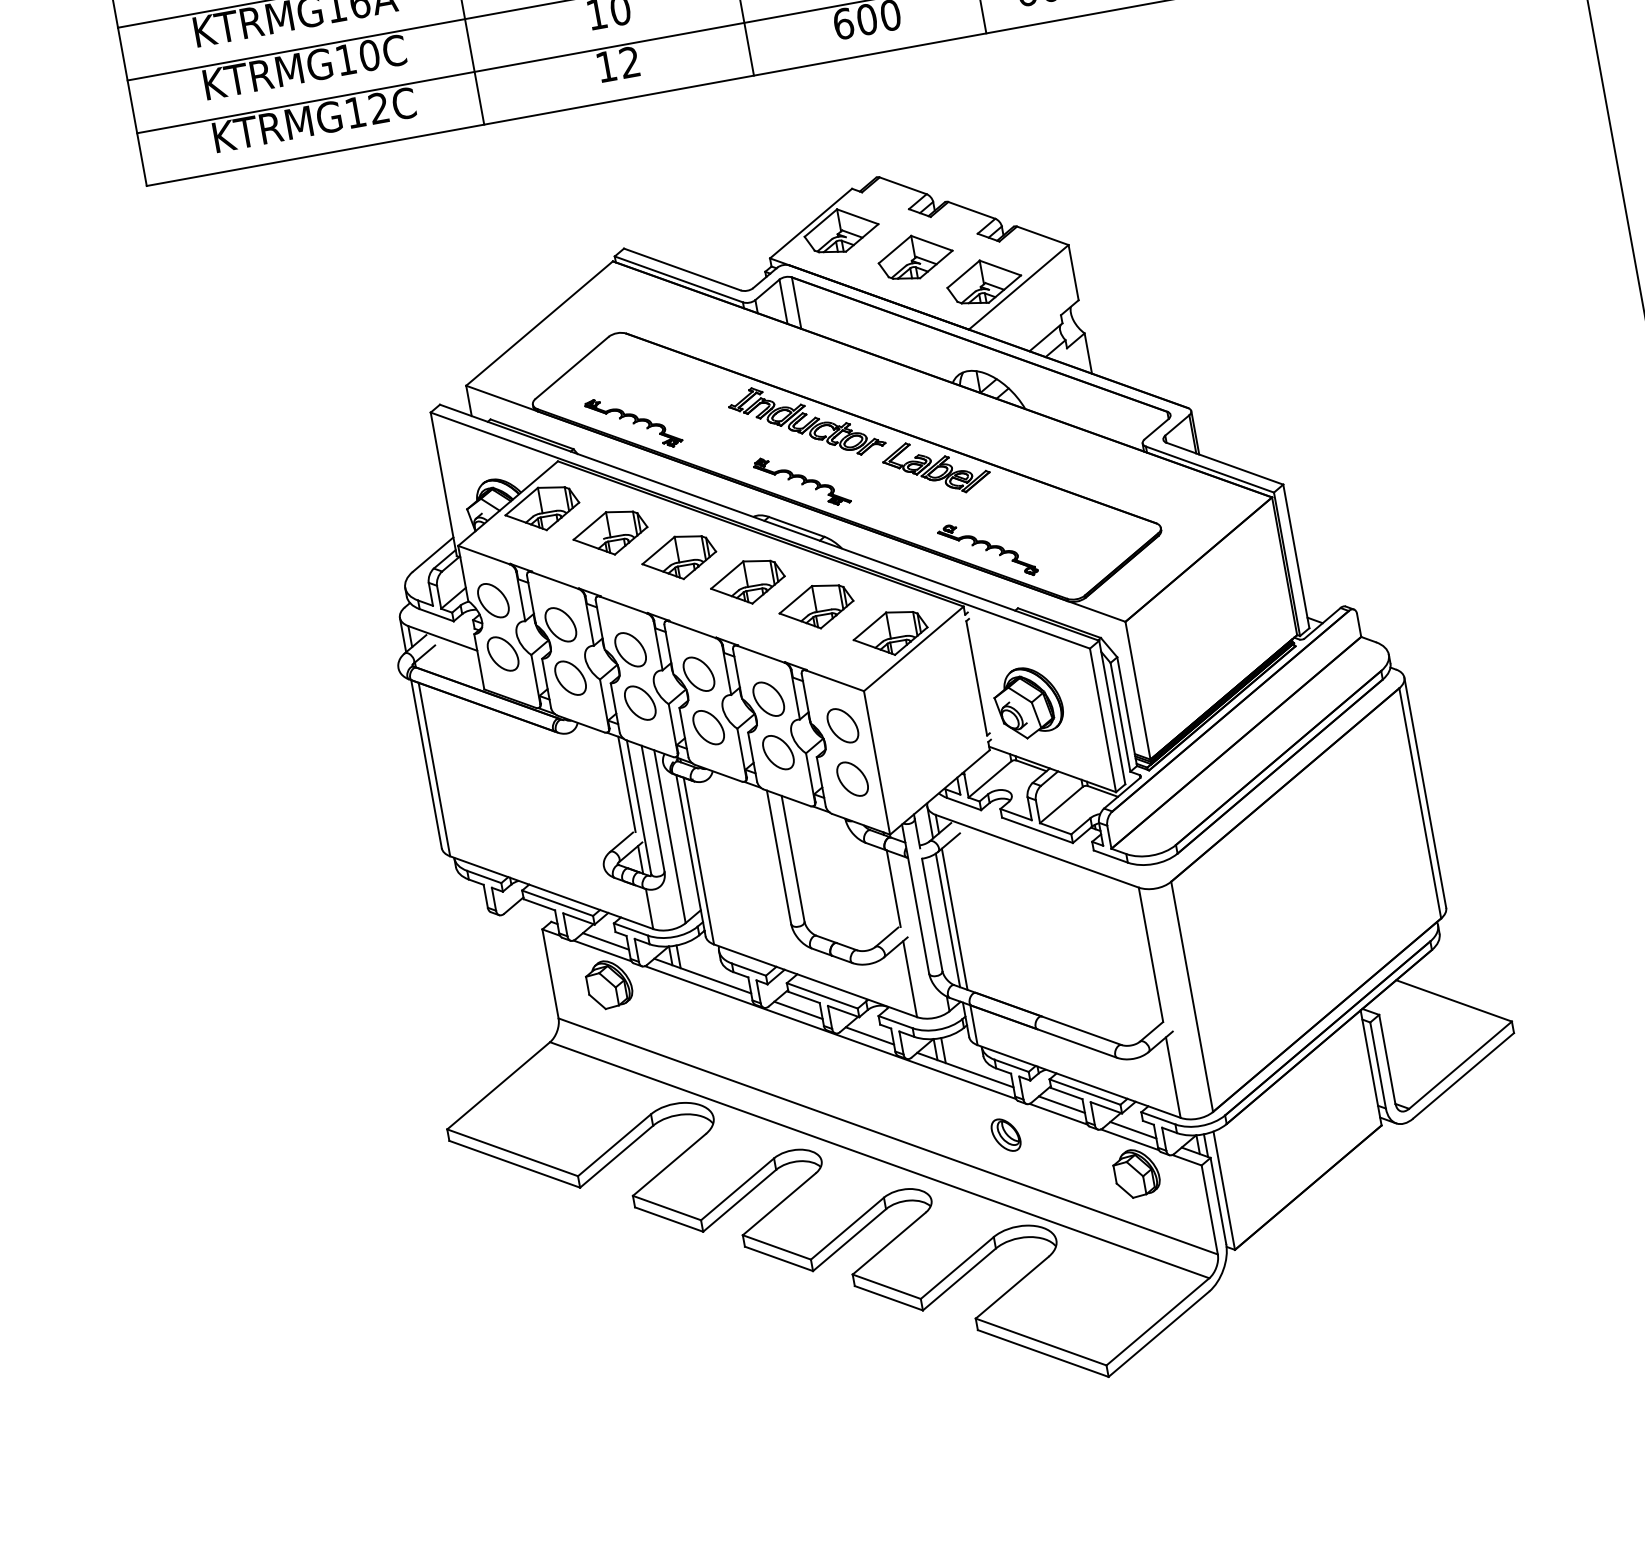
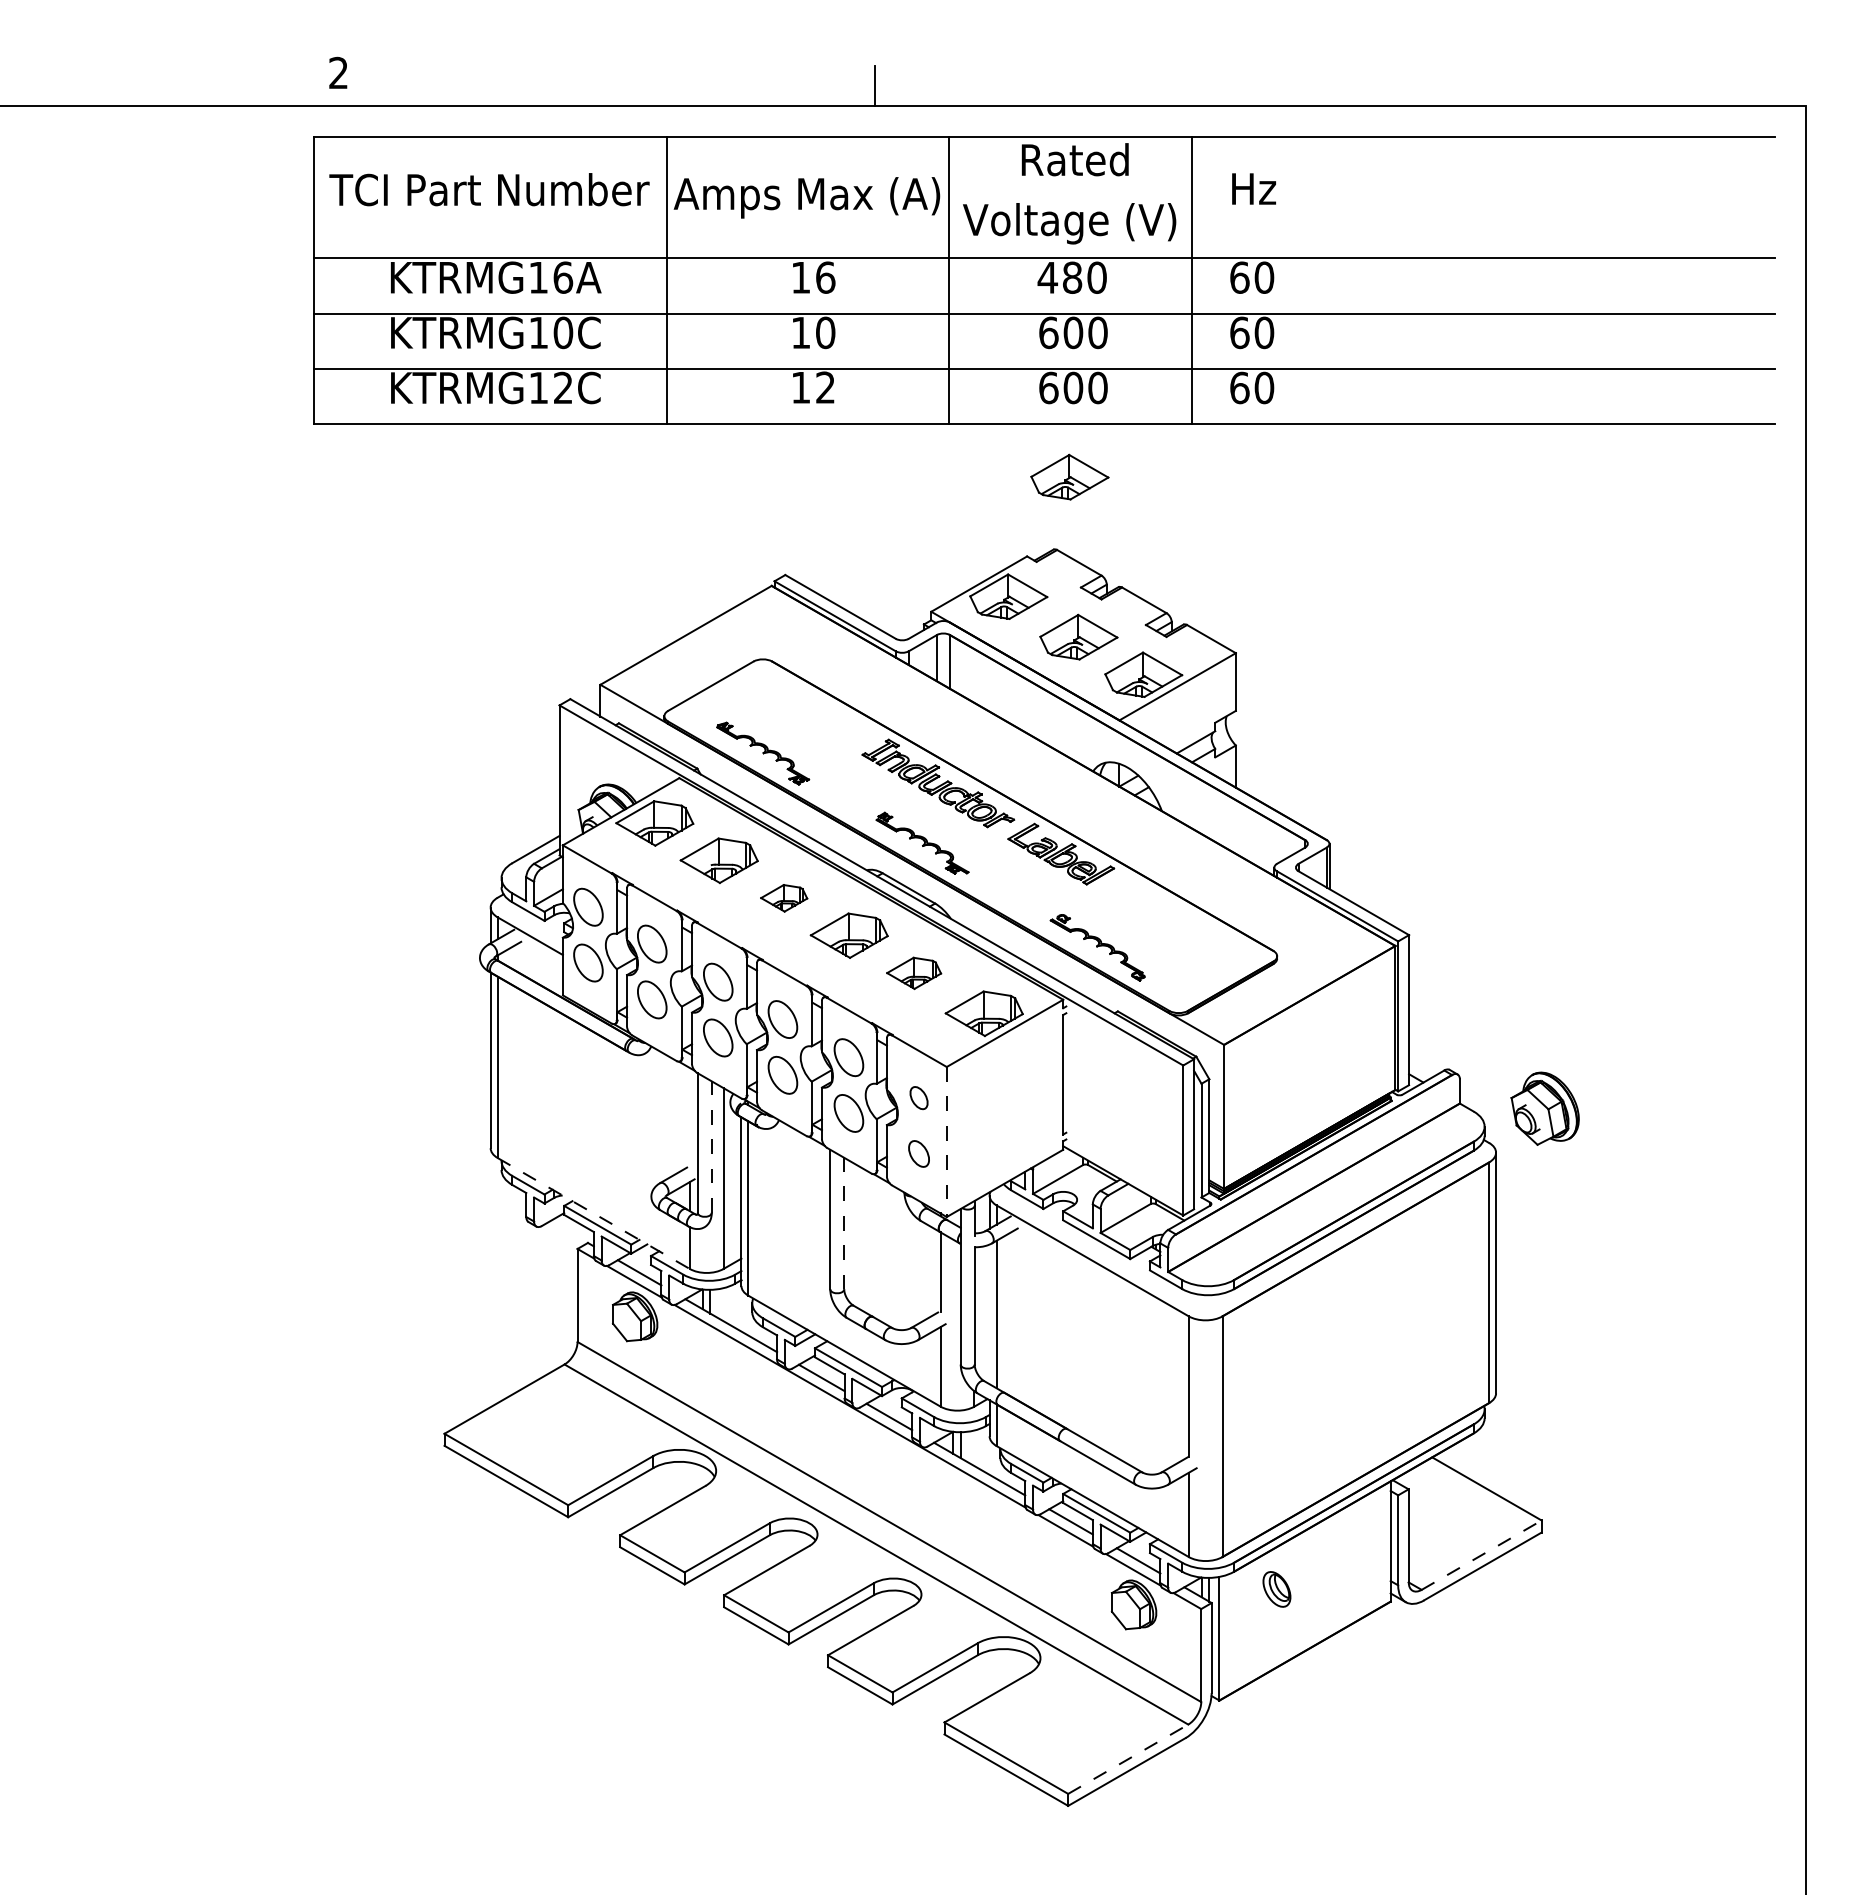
part: (878, 104) -> (1069, 476), added
part: (678, 558) -> (783, 898), size x0.6
part: (815, 607) -> (913, 973), size x0.7
part: (1027, 702) -> (1544, 1108), moved
part: (842, 725) -> (918, 1097), size x0.6
line: (876, 763) -> (946, 1142), solid -> dashed
part: (851, 778) -> (918, 1153), size x0.7
line: (626, 784) -> (689, 1117), removed
line: (652, 809) -> (711, 1147), solid -> dashed
line: (793, 858) -> (844, 1223), solid -> dashed
line: (551, 892) -> (593, 1213), solid -> dashed
line: (947, 920) -> (989, 1314), removed
line: (1461, 1064) -> (1482, 1554), solid -> dashed
part: (1005, 1135) -> (1276, 1589), moved
line: (1158, 1321) -> (1128, 1758), solid -> dashed

